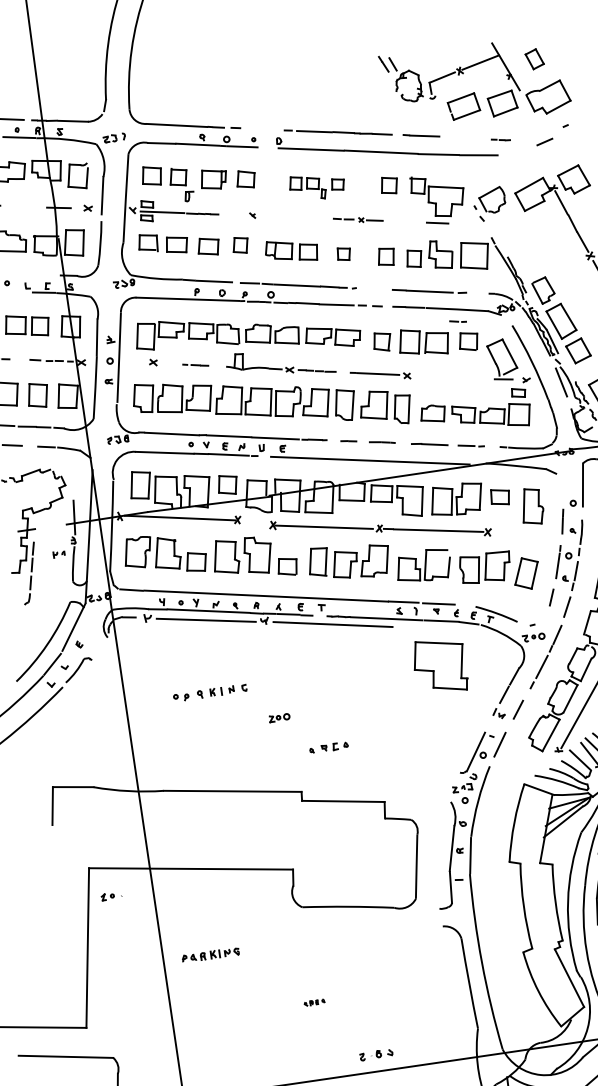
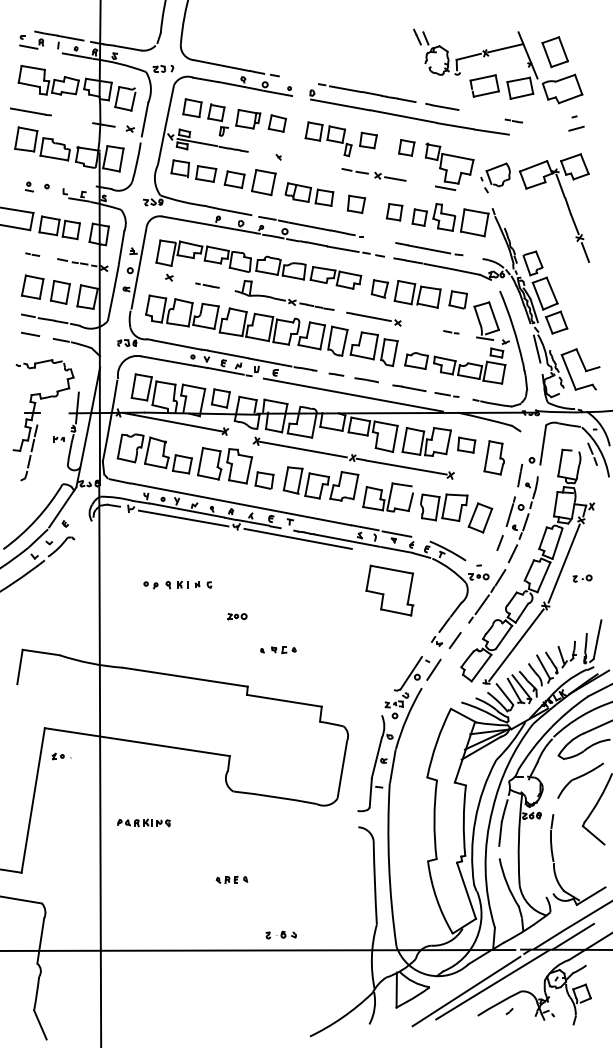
part: (534, 59) -> (554, 52), size x1.67
line: (544, 141) -> (576, 128), moved
part: (316, 186) -> (340, 139), size x1.43
part: (357, 219) -> (373, 174), size x1.43
part: (240, 245) -> (263, 182), size x1.67
part: (343, 253) -> (356, 203), size x1.43
line: (458, 321) -> (451, 332), moved
part: (314, 1002) -> (231, 879), size x1.67

